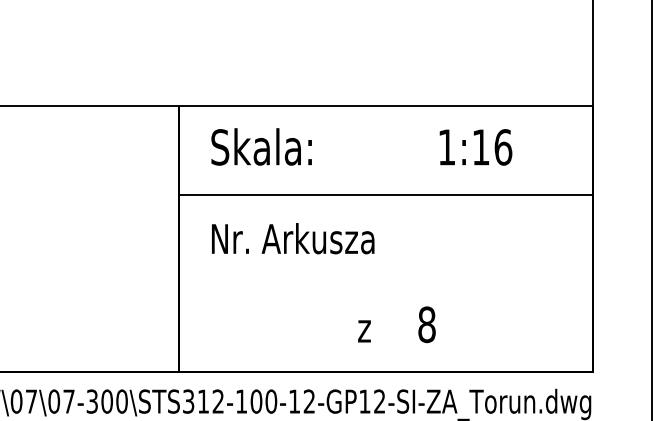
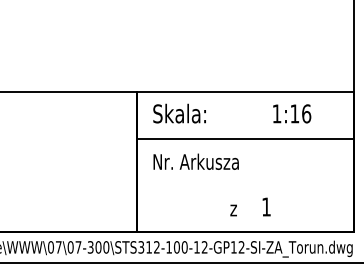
text: (427, 323) -> (266, 206), 8 -> 1

